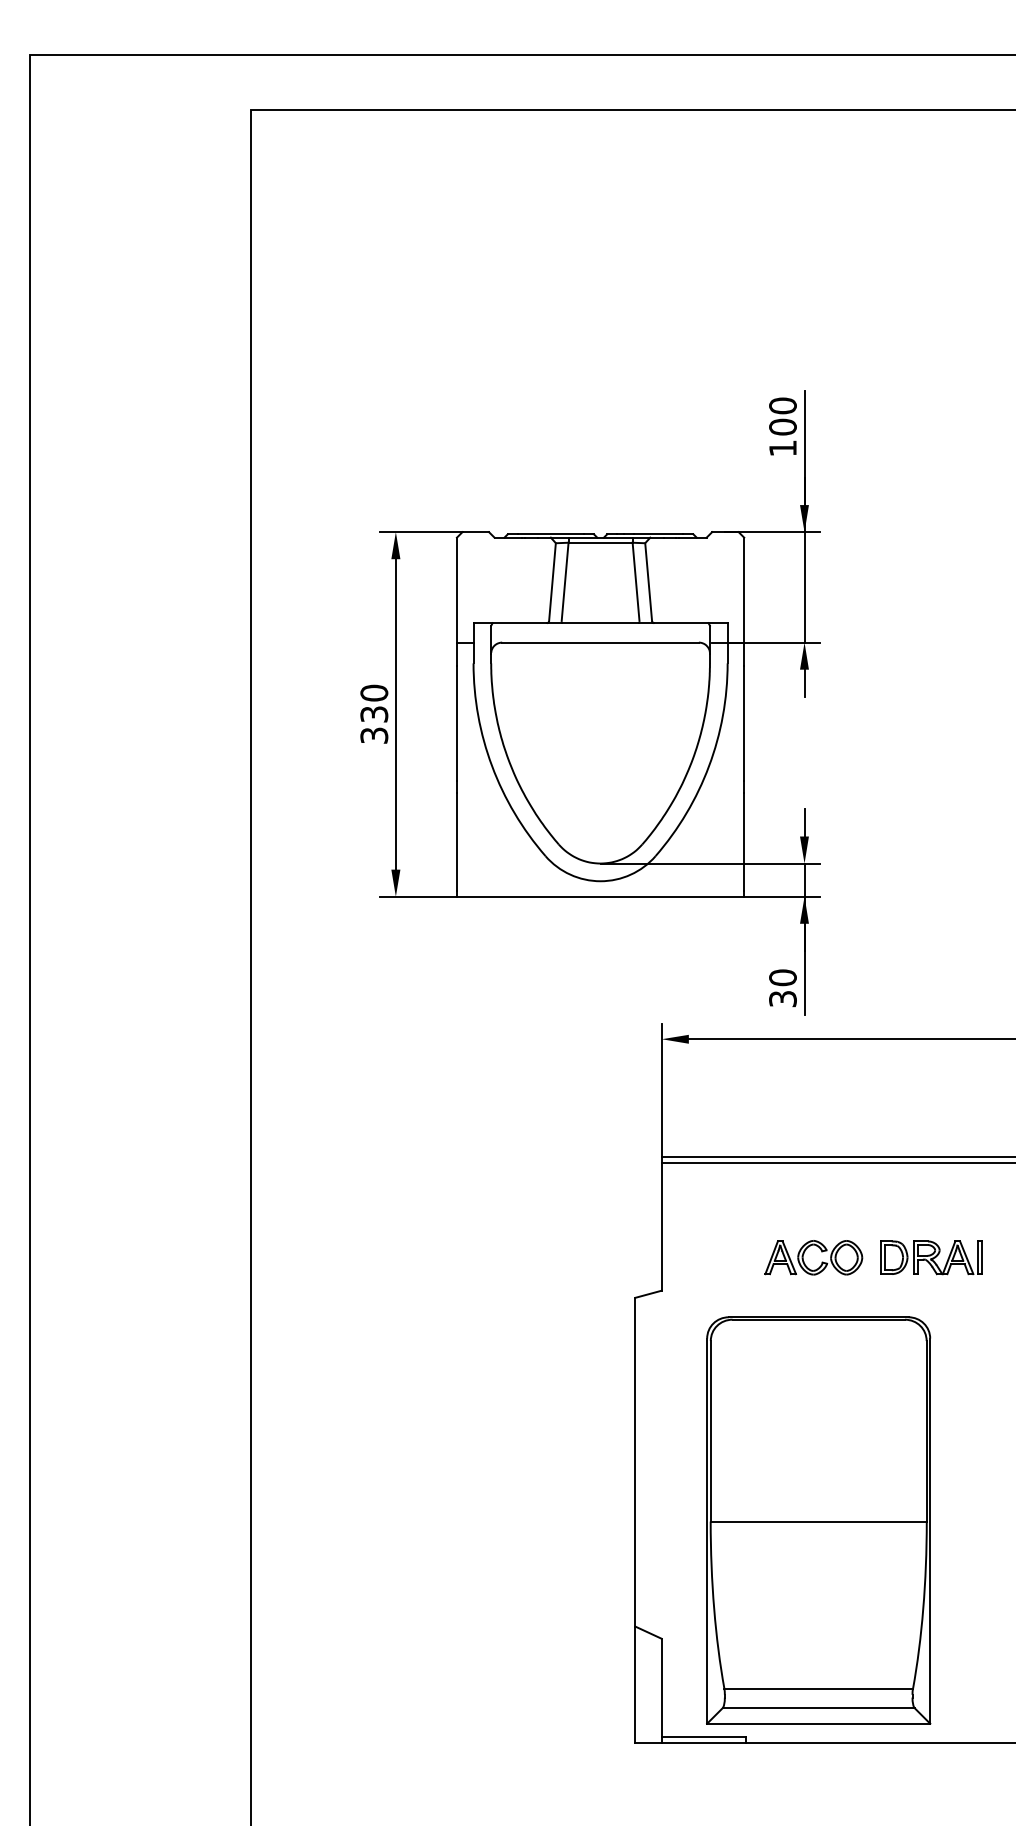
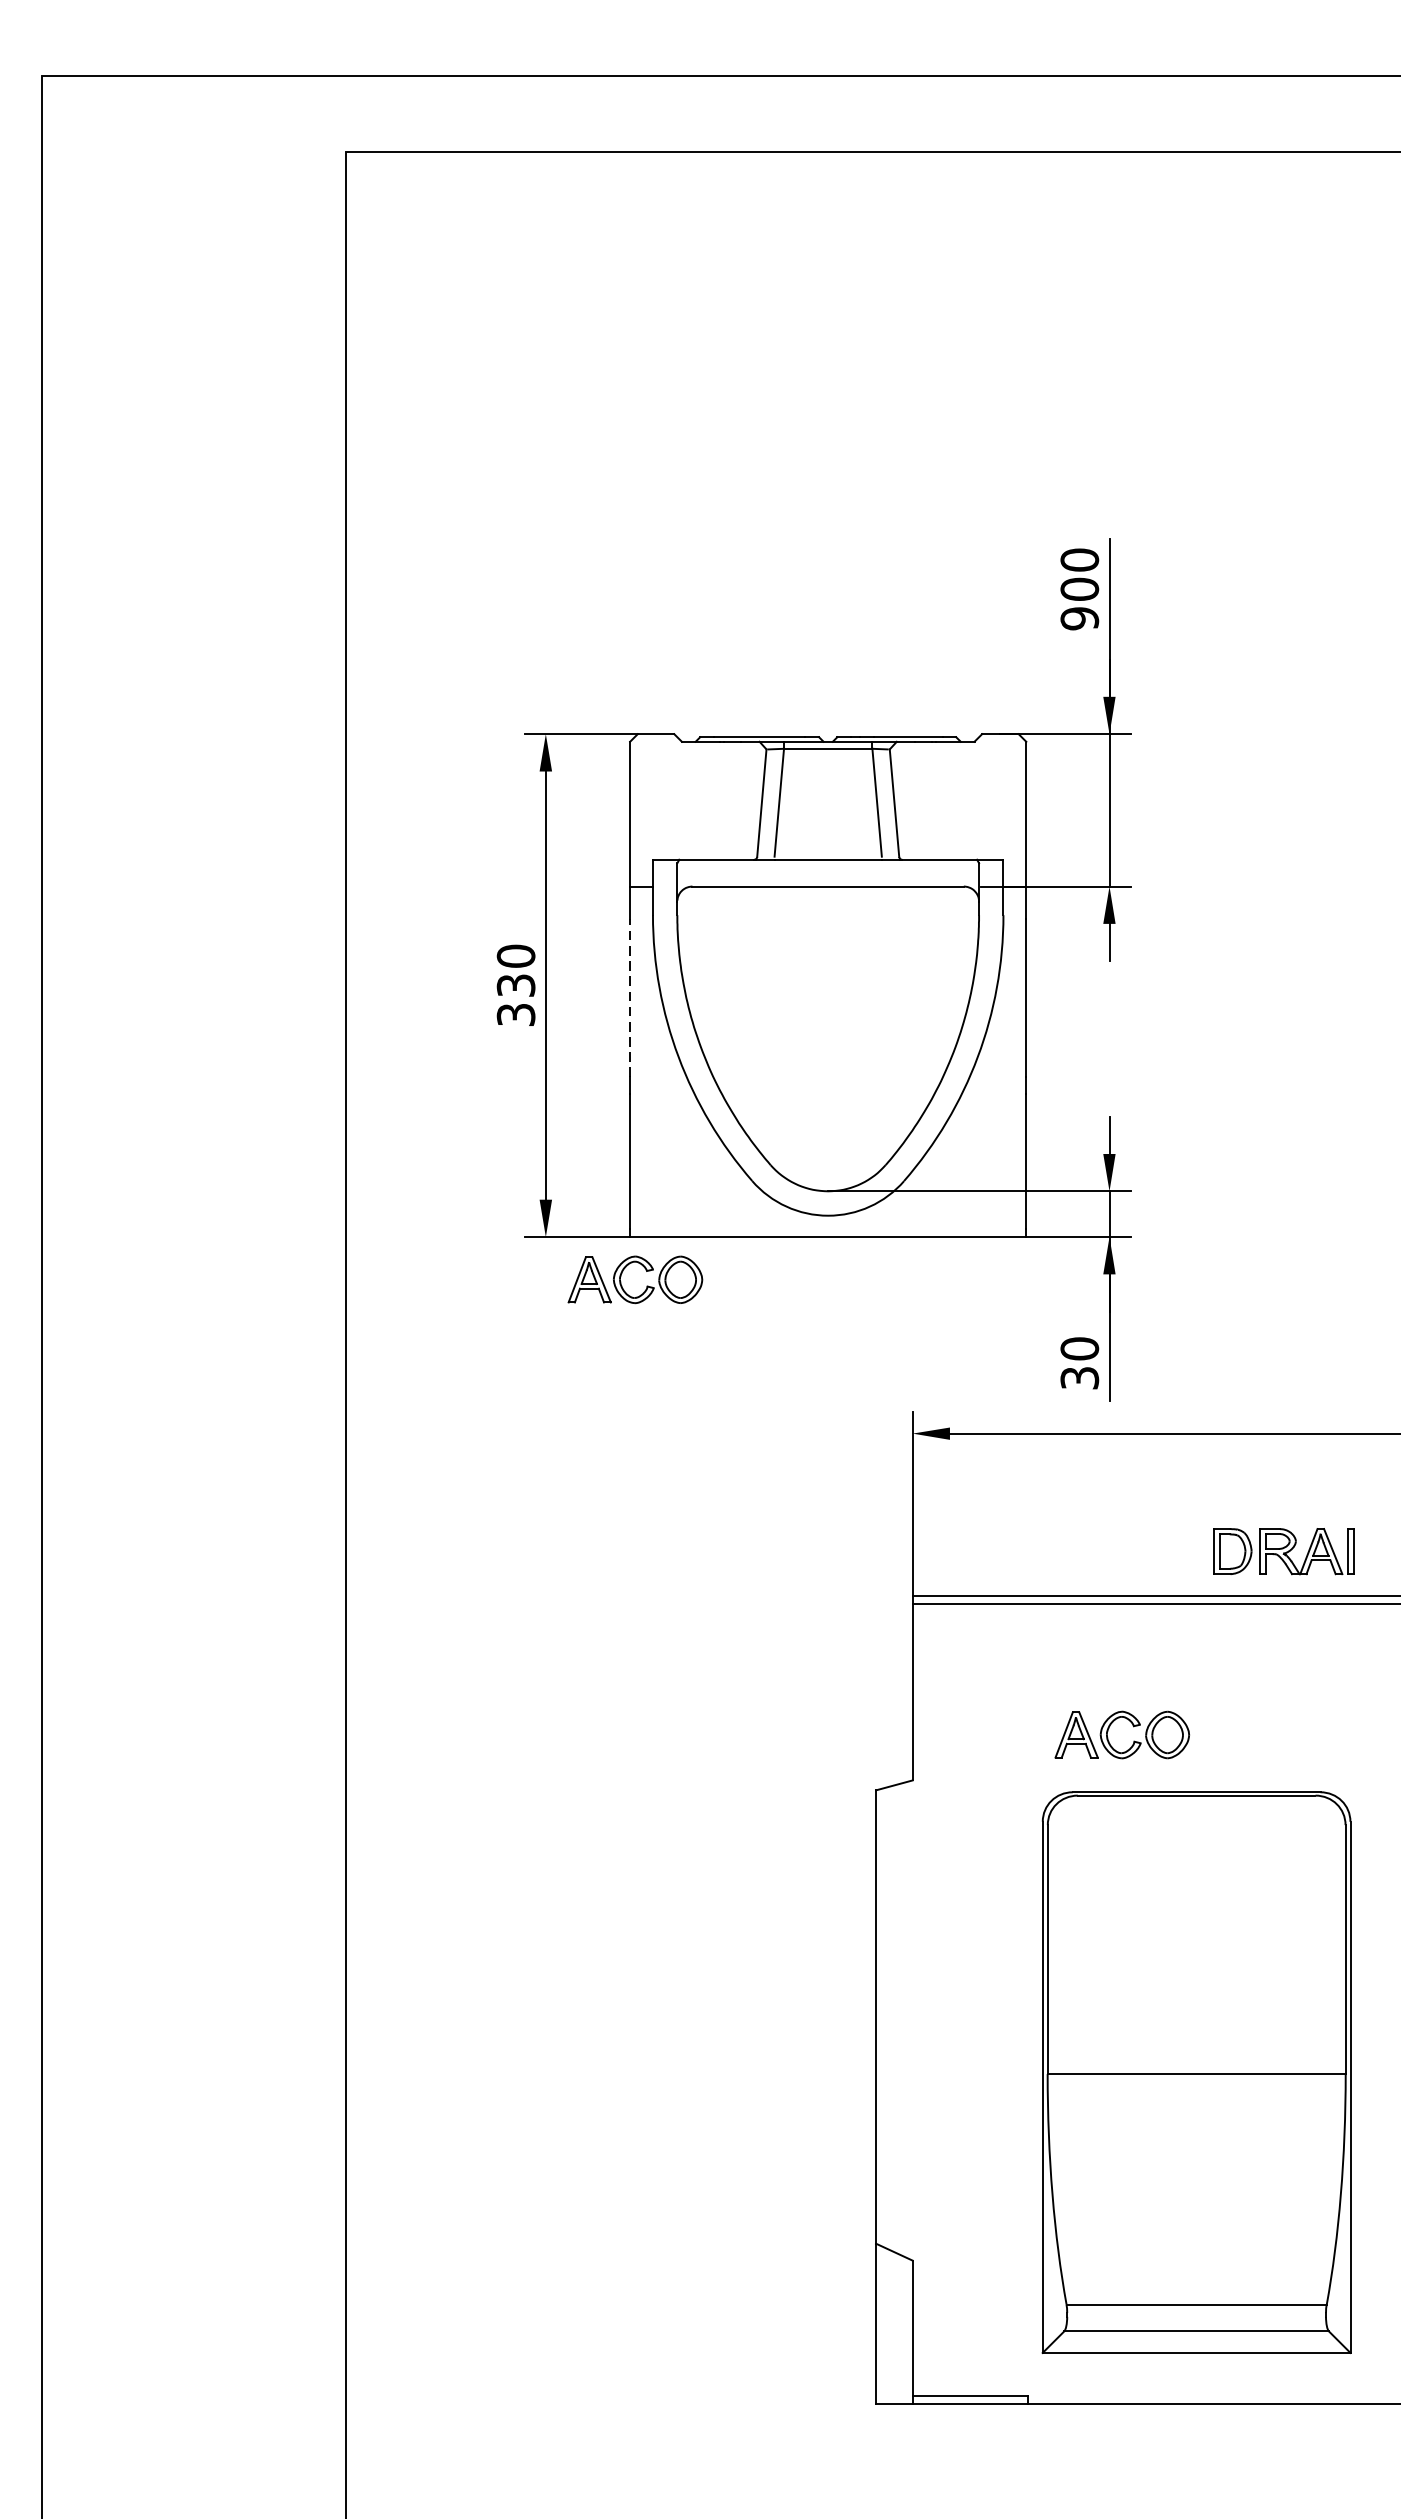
text: (782, 448) -> (1079, 618), 100 -> 900
line: (456, 722) -> (629, 996), solid -> dashed
part: (468, 922) -> (646, 1272), added
part: (931, 1257) -> (1284, 1551), moved
part: (818, 1520) -> (1196, 2072), moved

